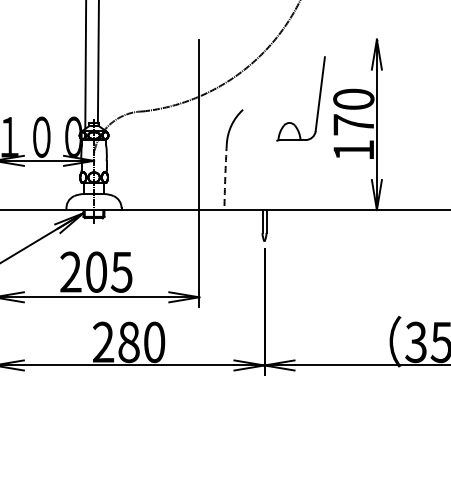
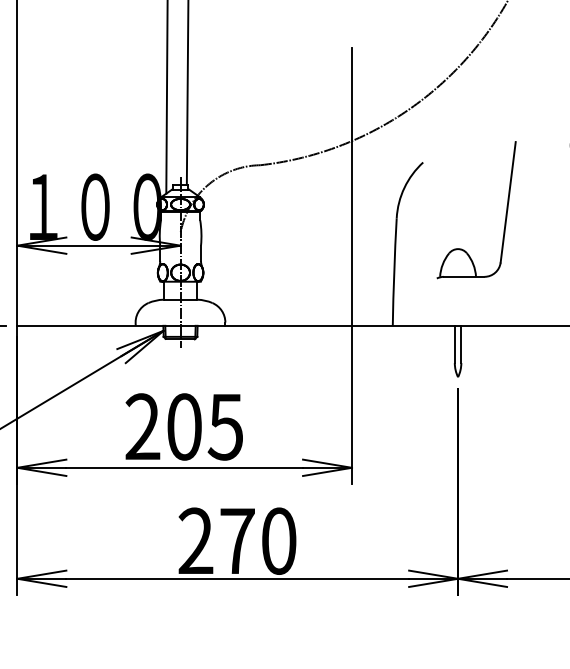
part: (318, 98) -> (505, 209), moved
arc: (225, 177) -> (394, 272), dashed -> solid
text: (128, 342) -> (236, 541), 280 -> 270

